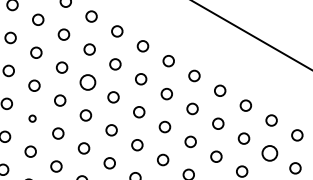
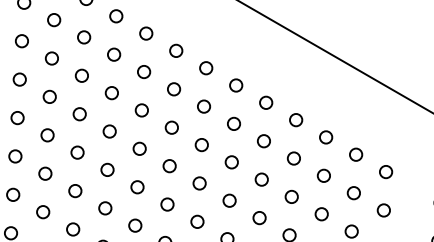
circle: (87, 82) -> (141, 110), size x0.71
circle: (32, 118) -> (77, 152), size x1.67
circle: (269, 153) -> (353, 193), size x0.71

